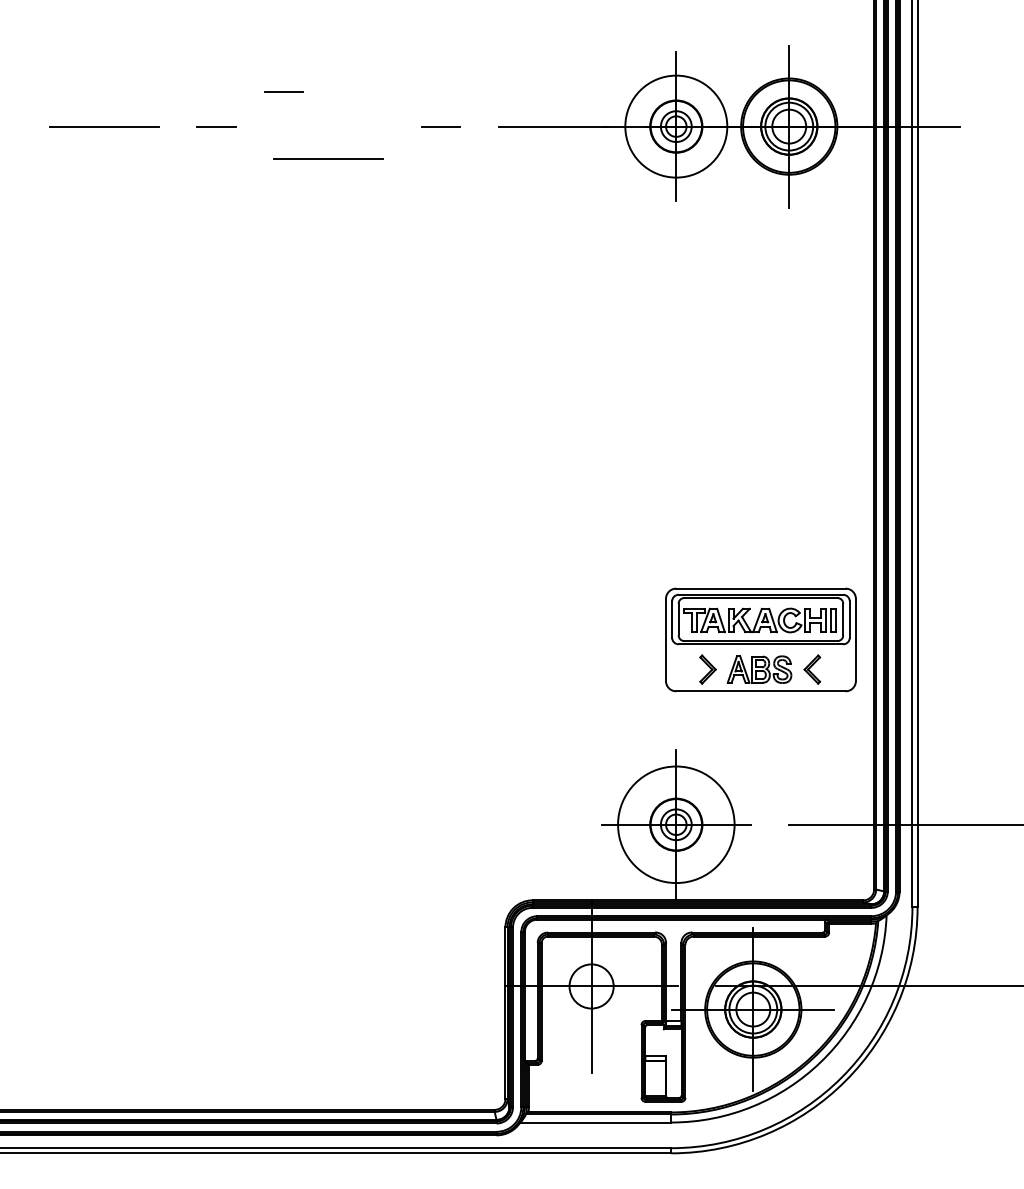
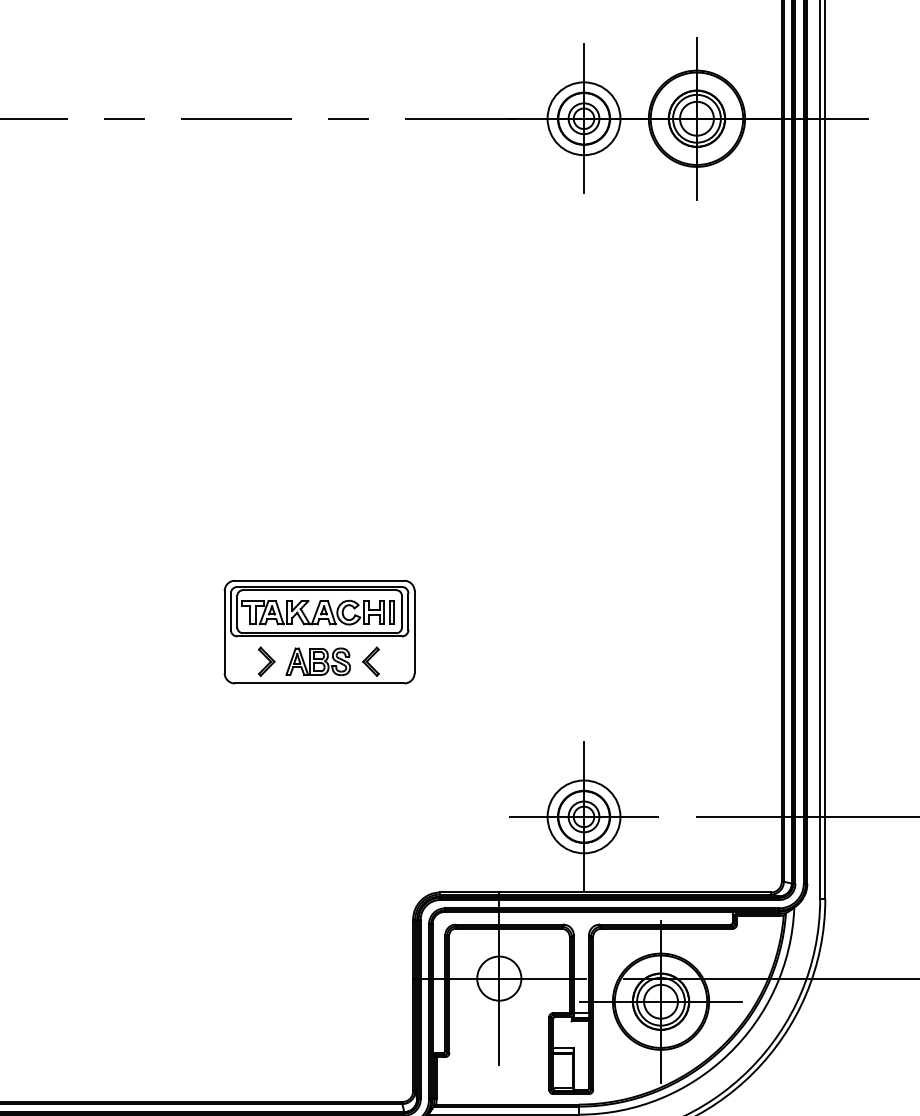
line: (283, 91) -> (191, 83), removed
circle: (675, 126) -> (583, 118), size x0.71
line: (328, 158) -> (236, 118), moved
part: (760, 639) -> (319, 631), moved
circle: (675, 824) -> (583, 816), size x0.62

